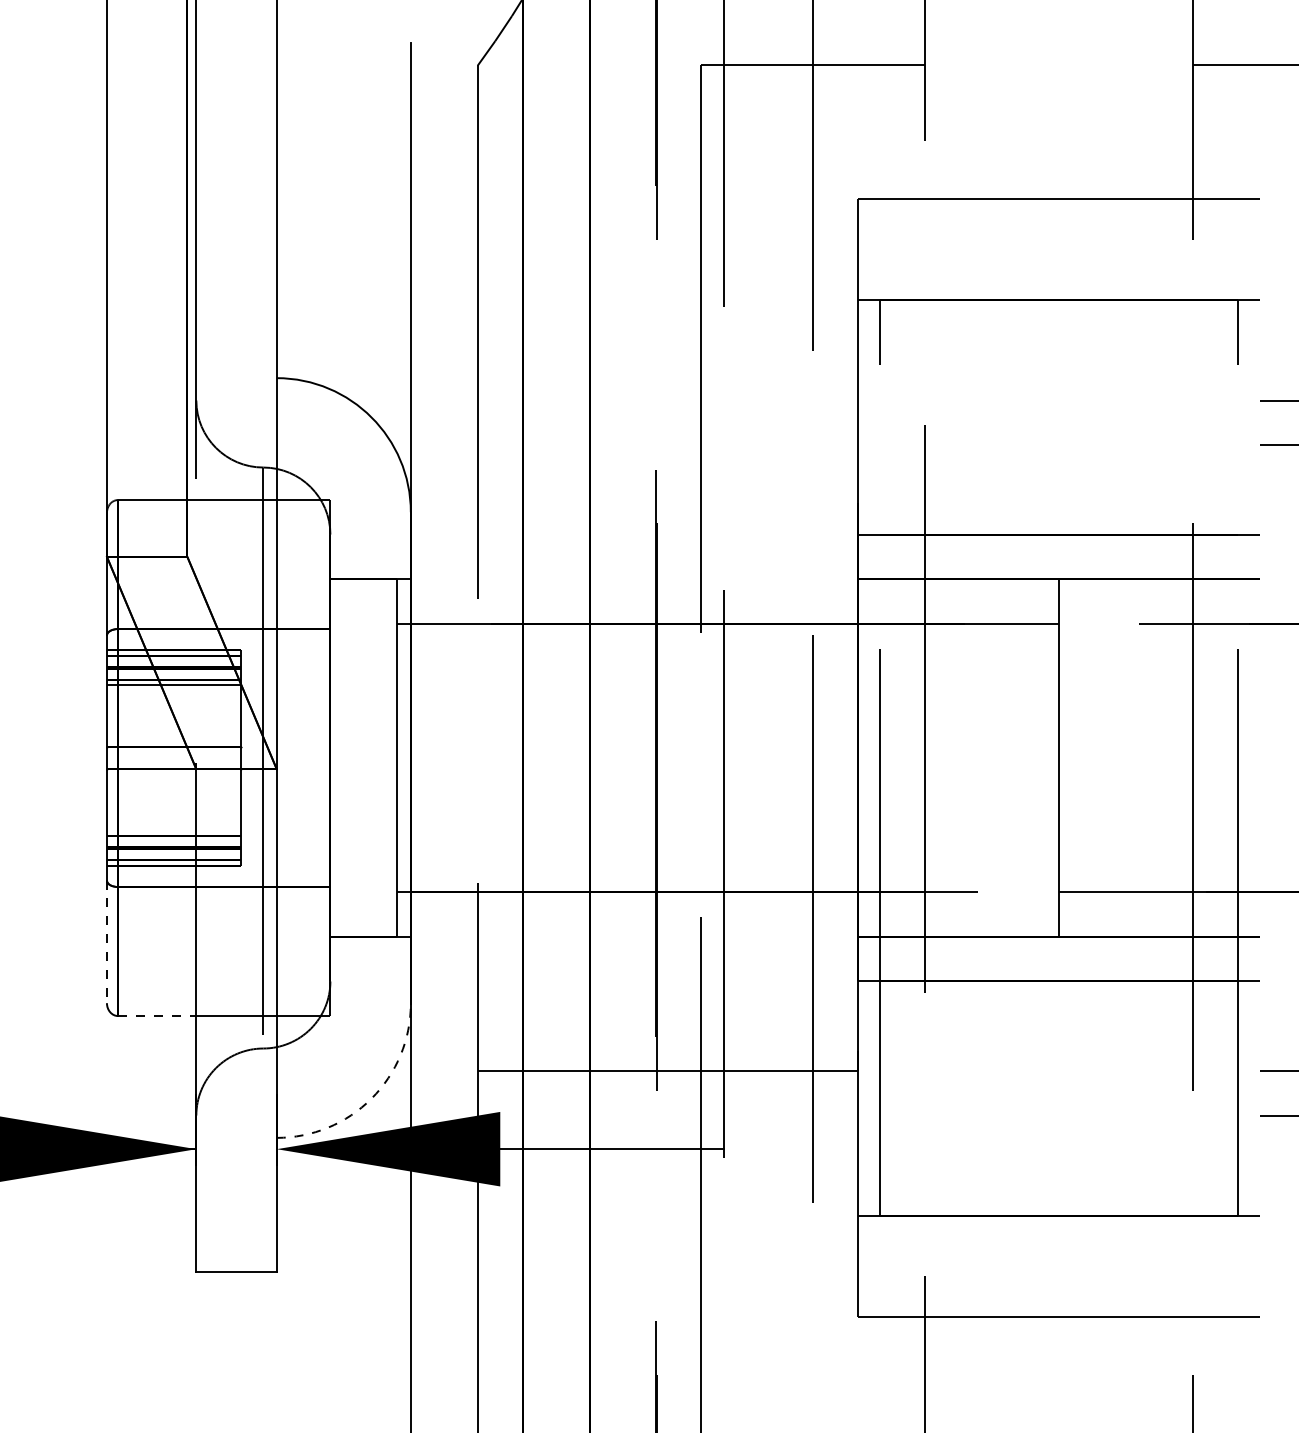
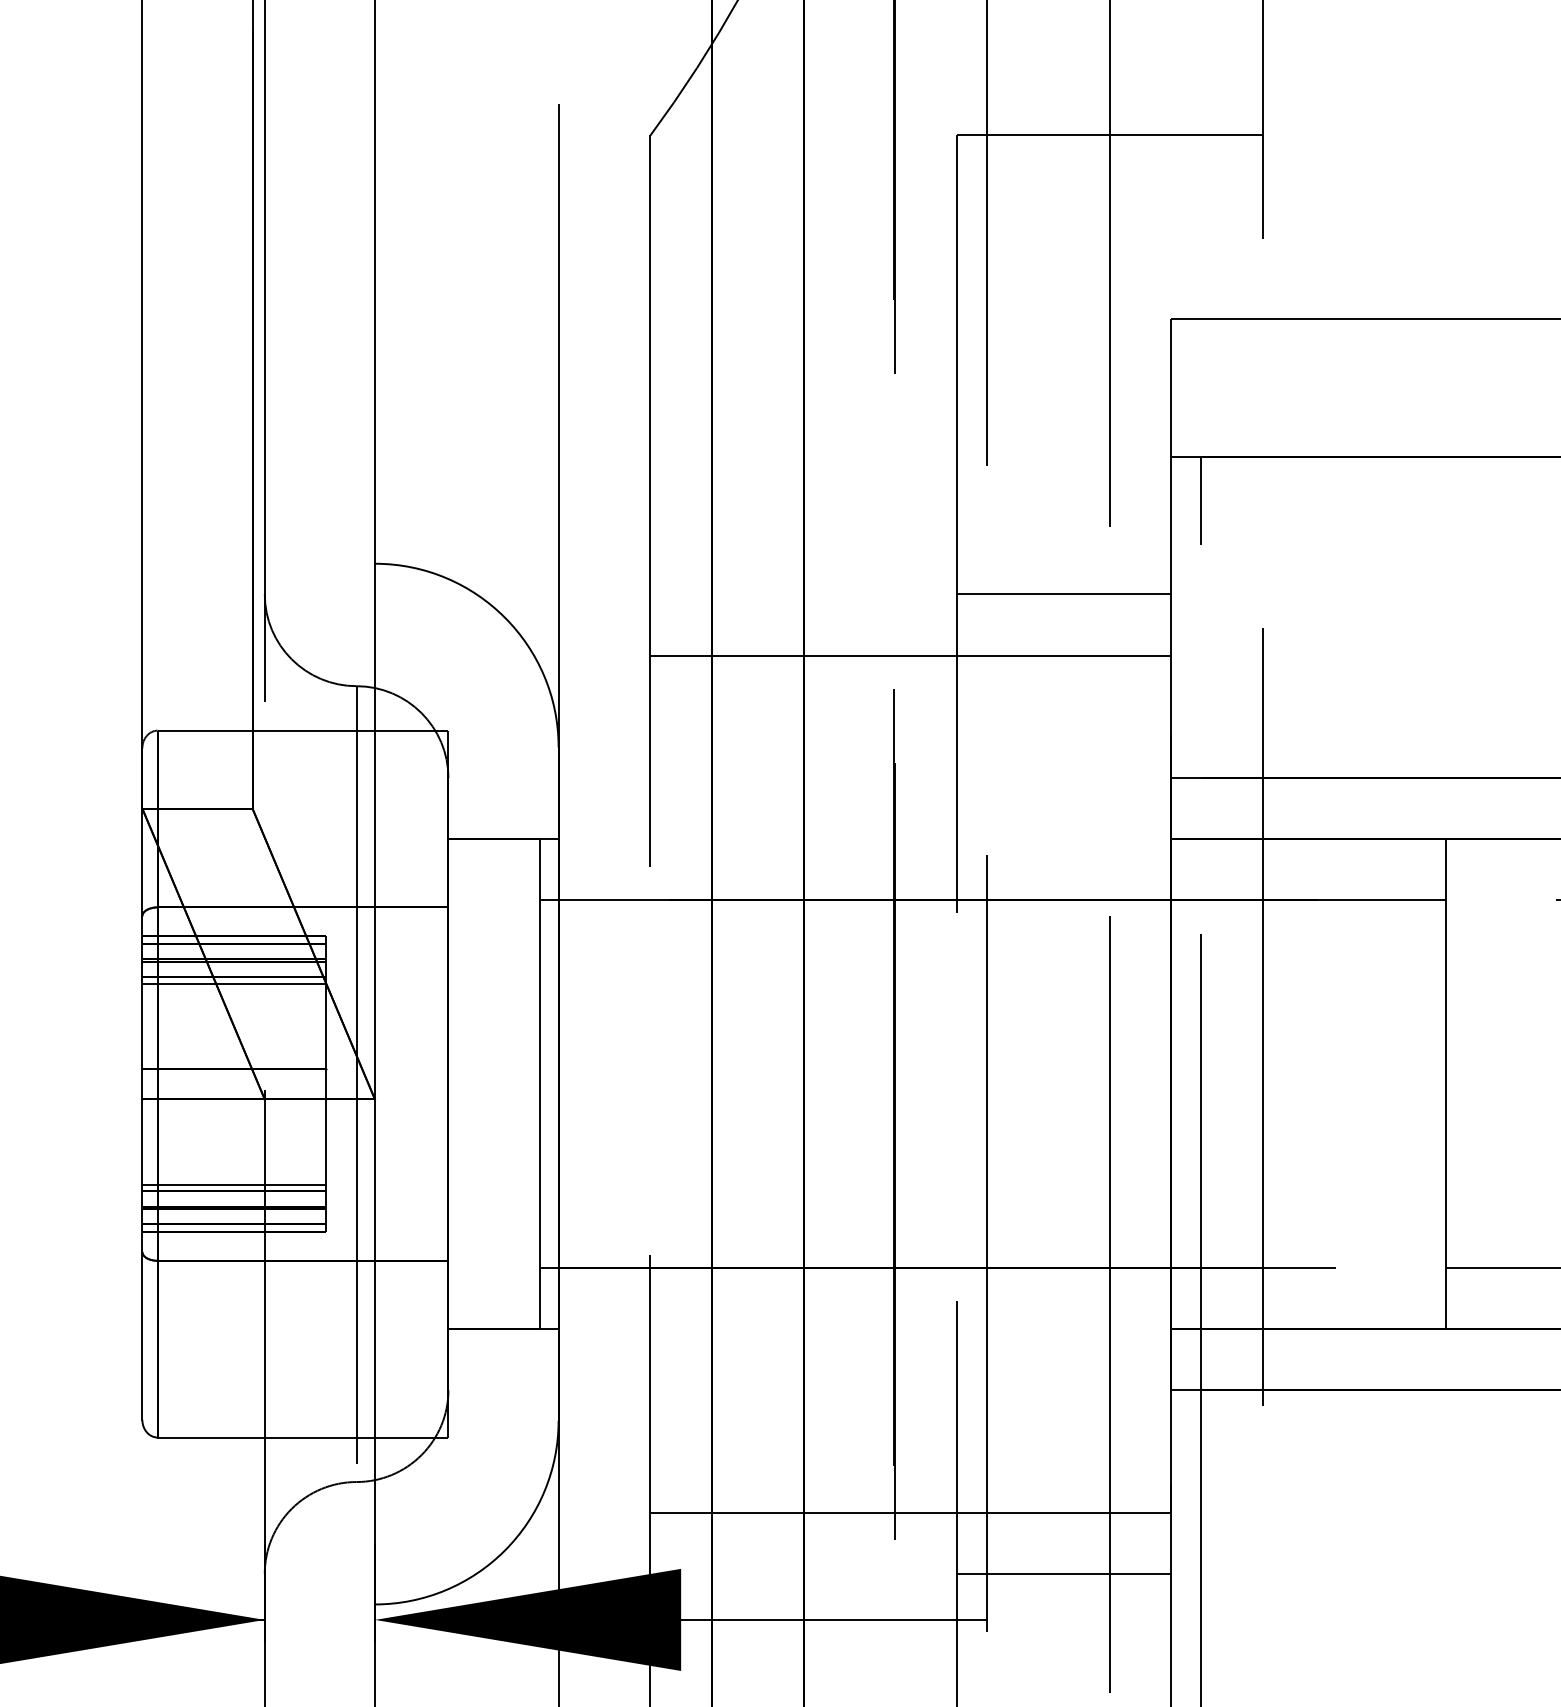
line: (779, 400) -> (1063, 594), added
line: (667, 445) -> (910, 656), added
line: (173, 831) -> (233, 1184), added
line: (106, 942) -> (141, 1336), dashed -> solid
line: (157, 1016) -> (211, 1438), dashed -> solid
arc: (371, 1098) -> (504, 1550), dashed -> solid
line: (779, 1115) -> (1063, 1573), added

